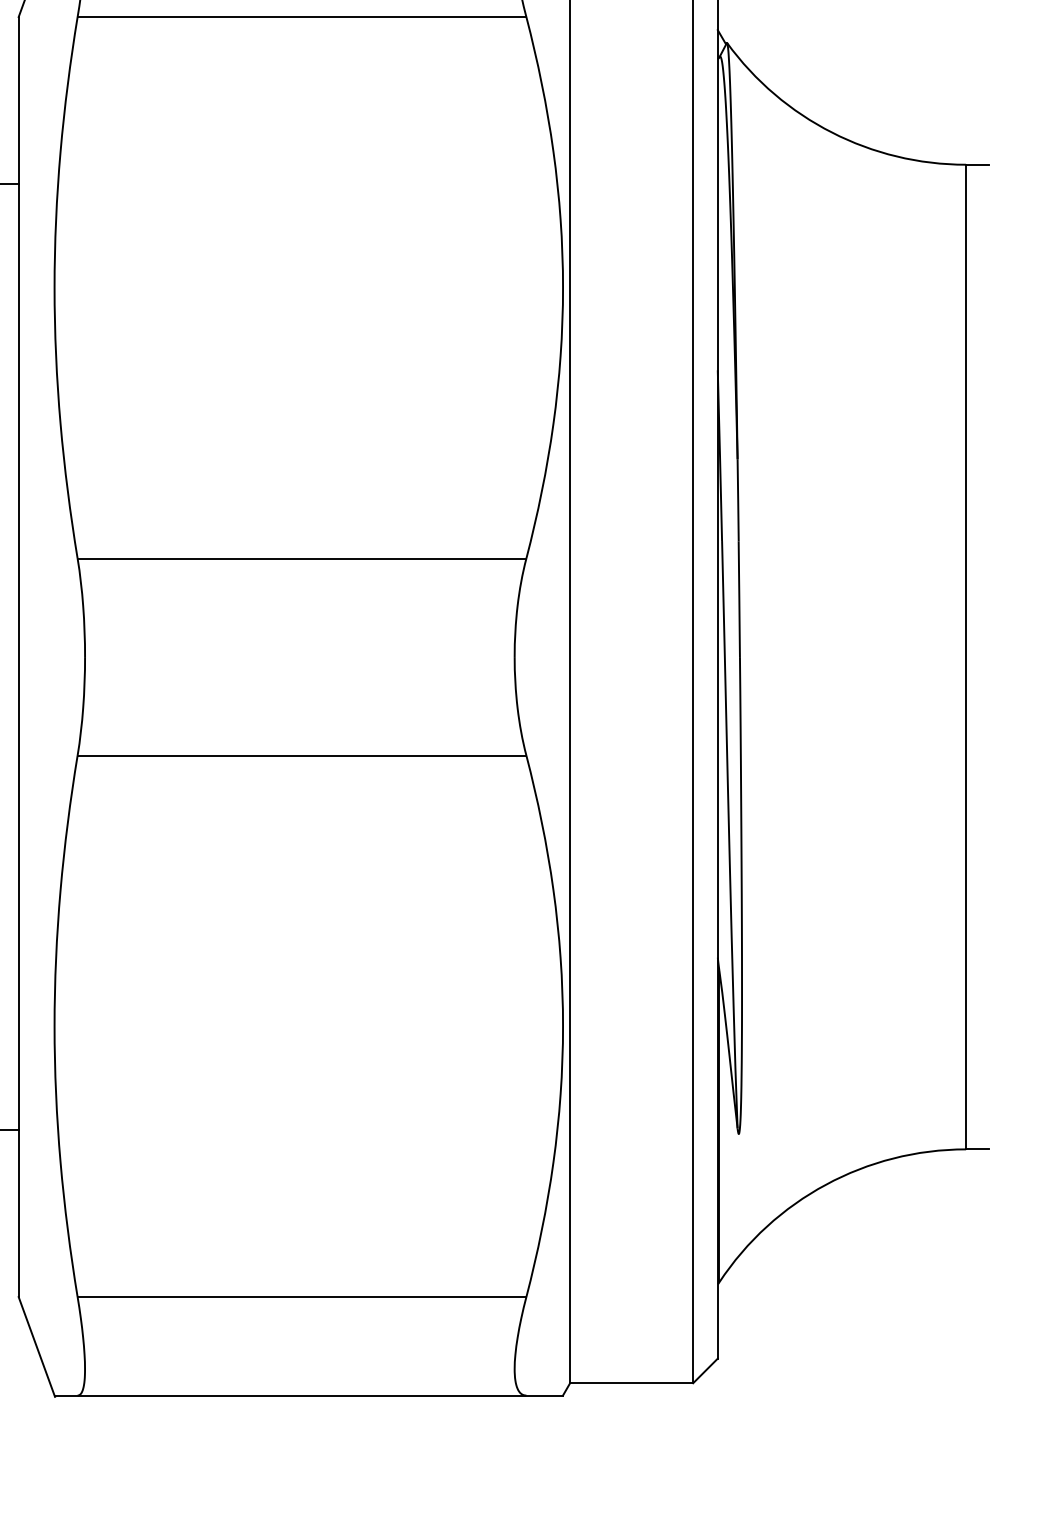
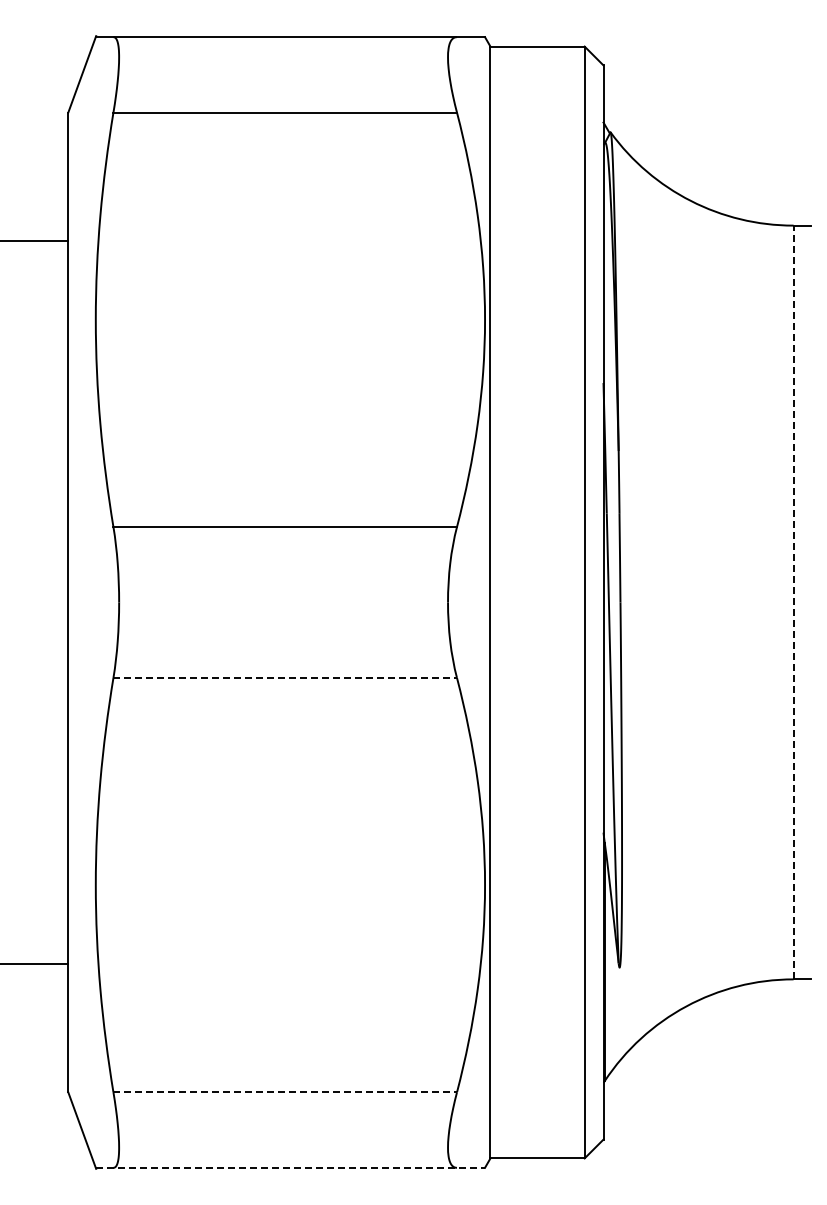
line: (965, 657) -> (793, 602), solid -> dashed
line: (302, 755) -> (285, 677), solid -> dashed
line: (302, 1297) -> (285, 1092), solid -> dashed
line: (308, 1395) -> (290, 1167), solid -> dashed

